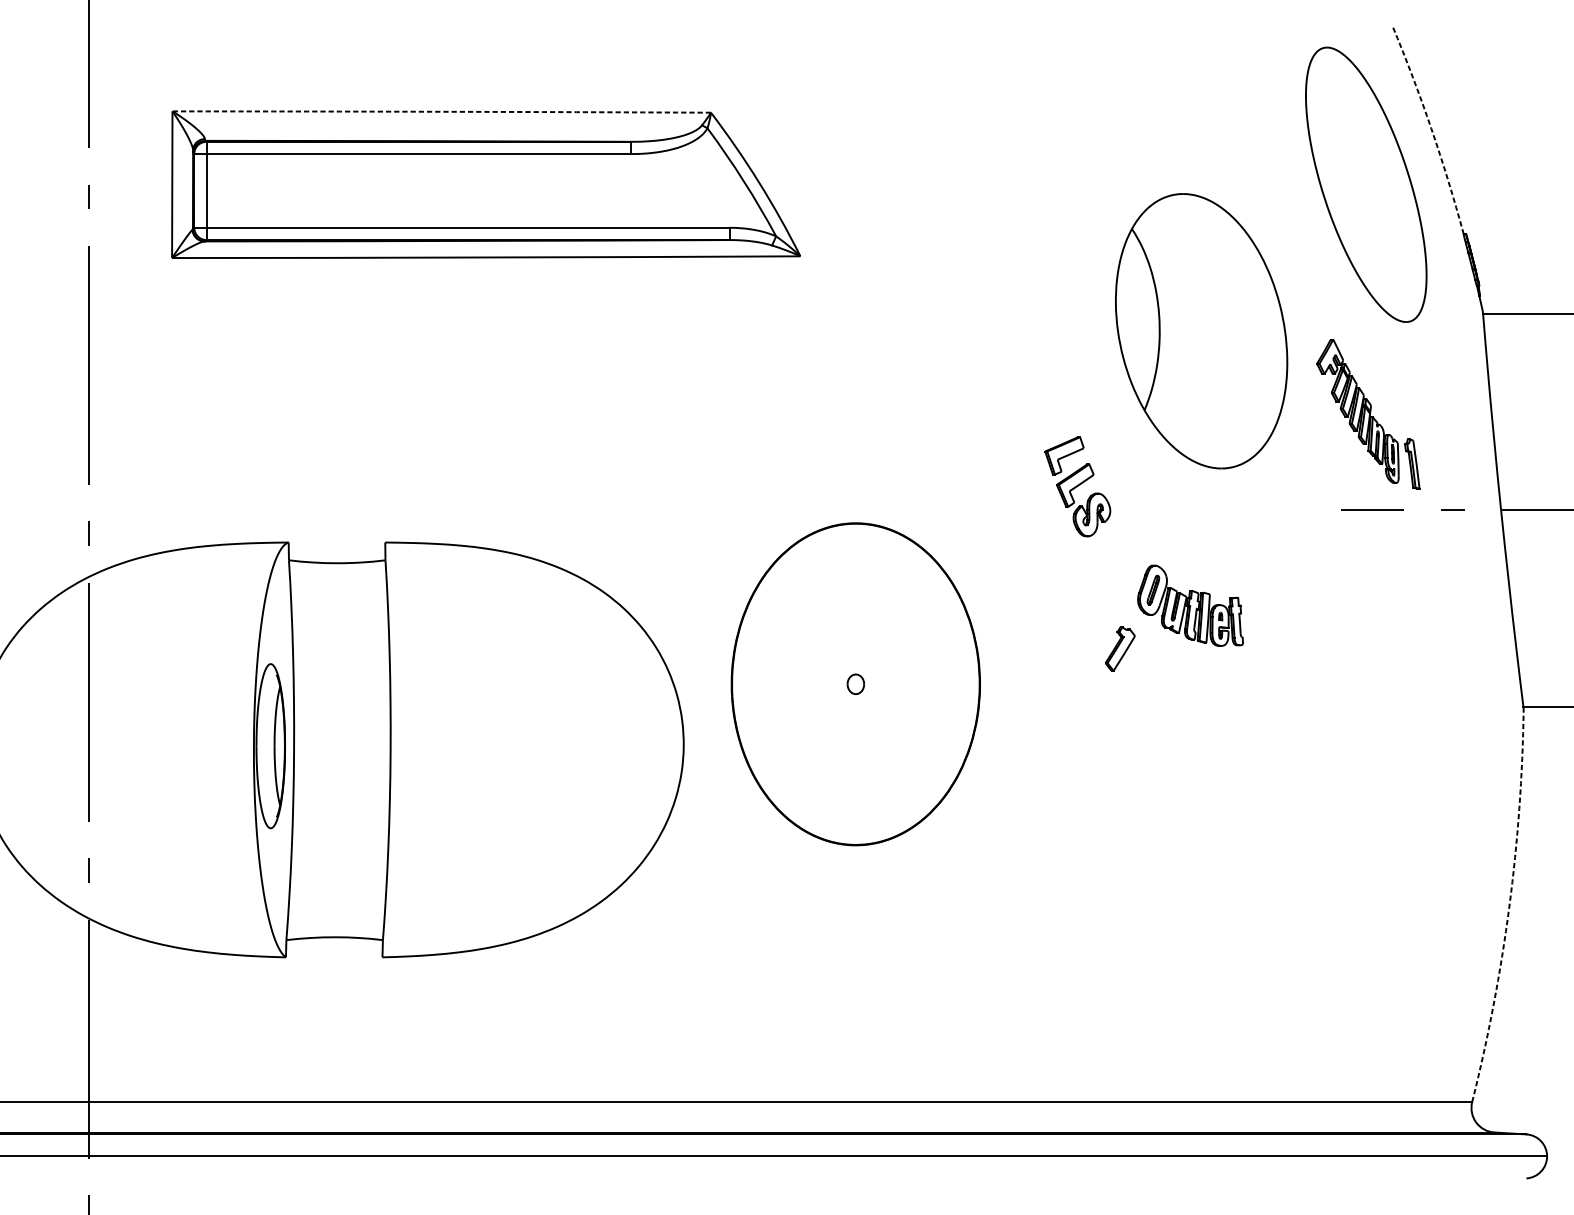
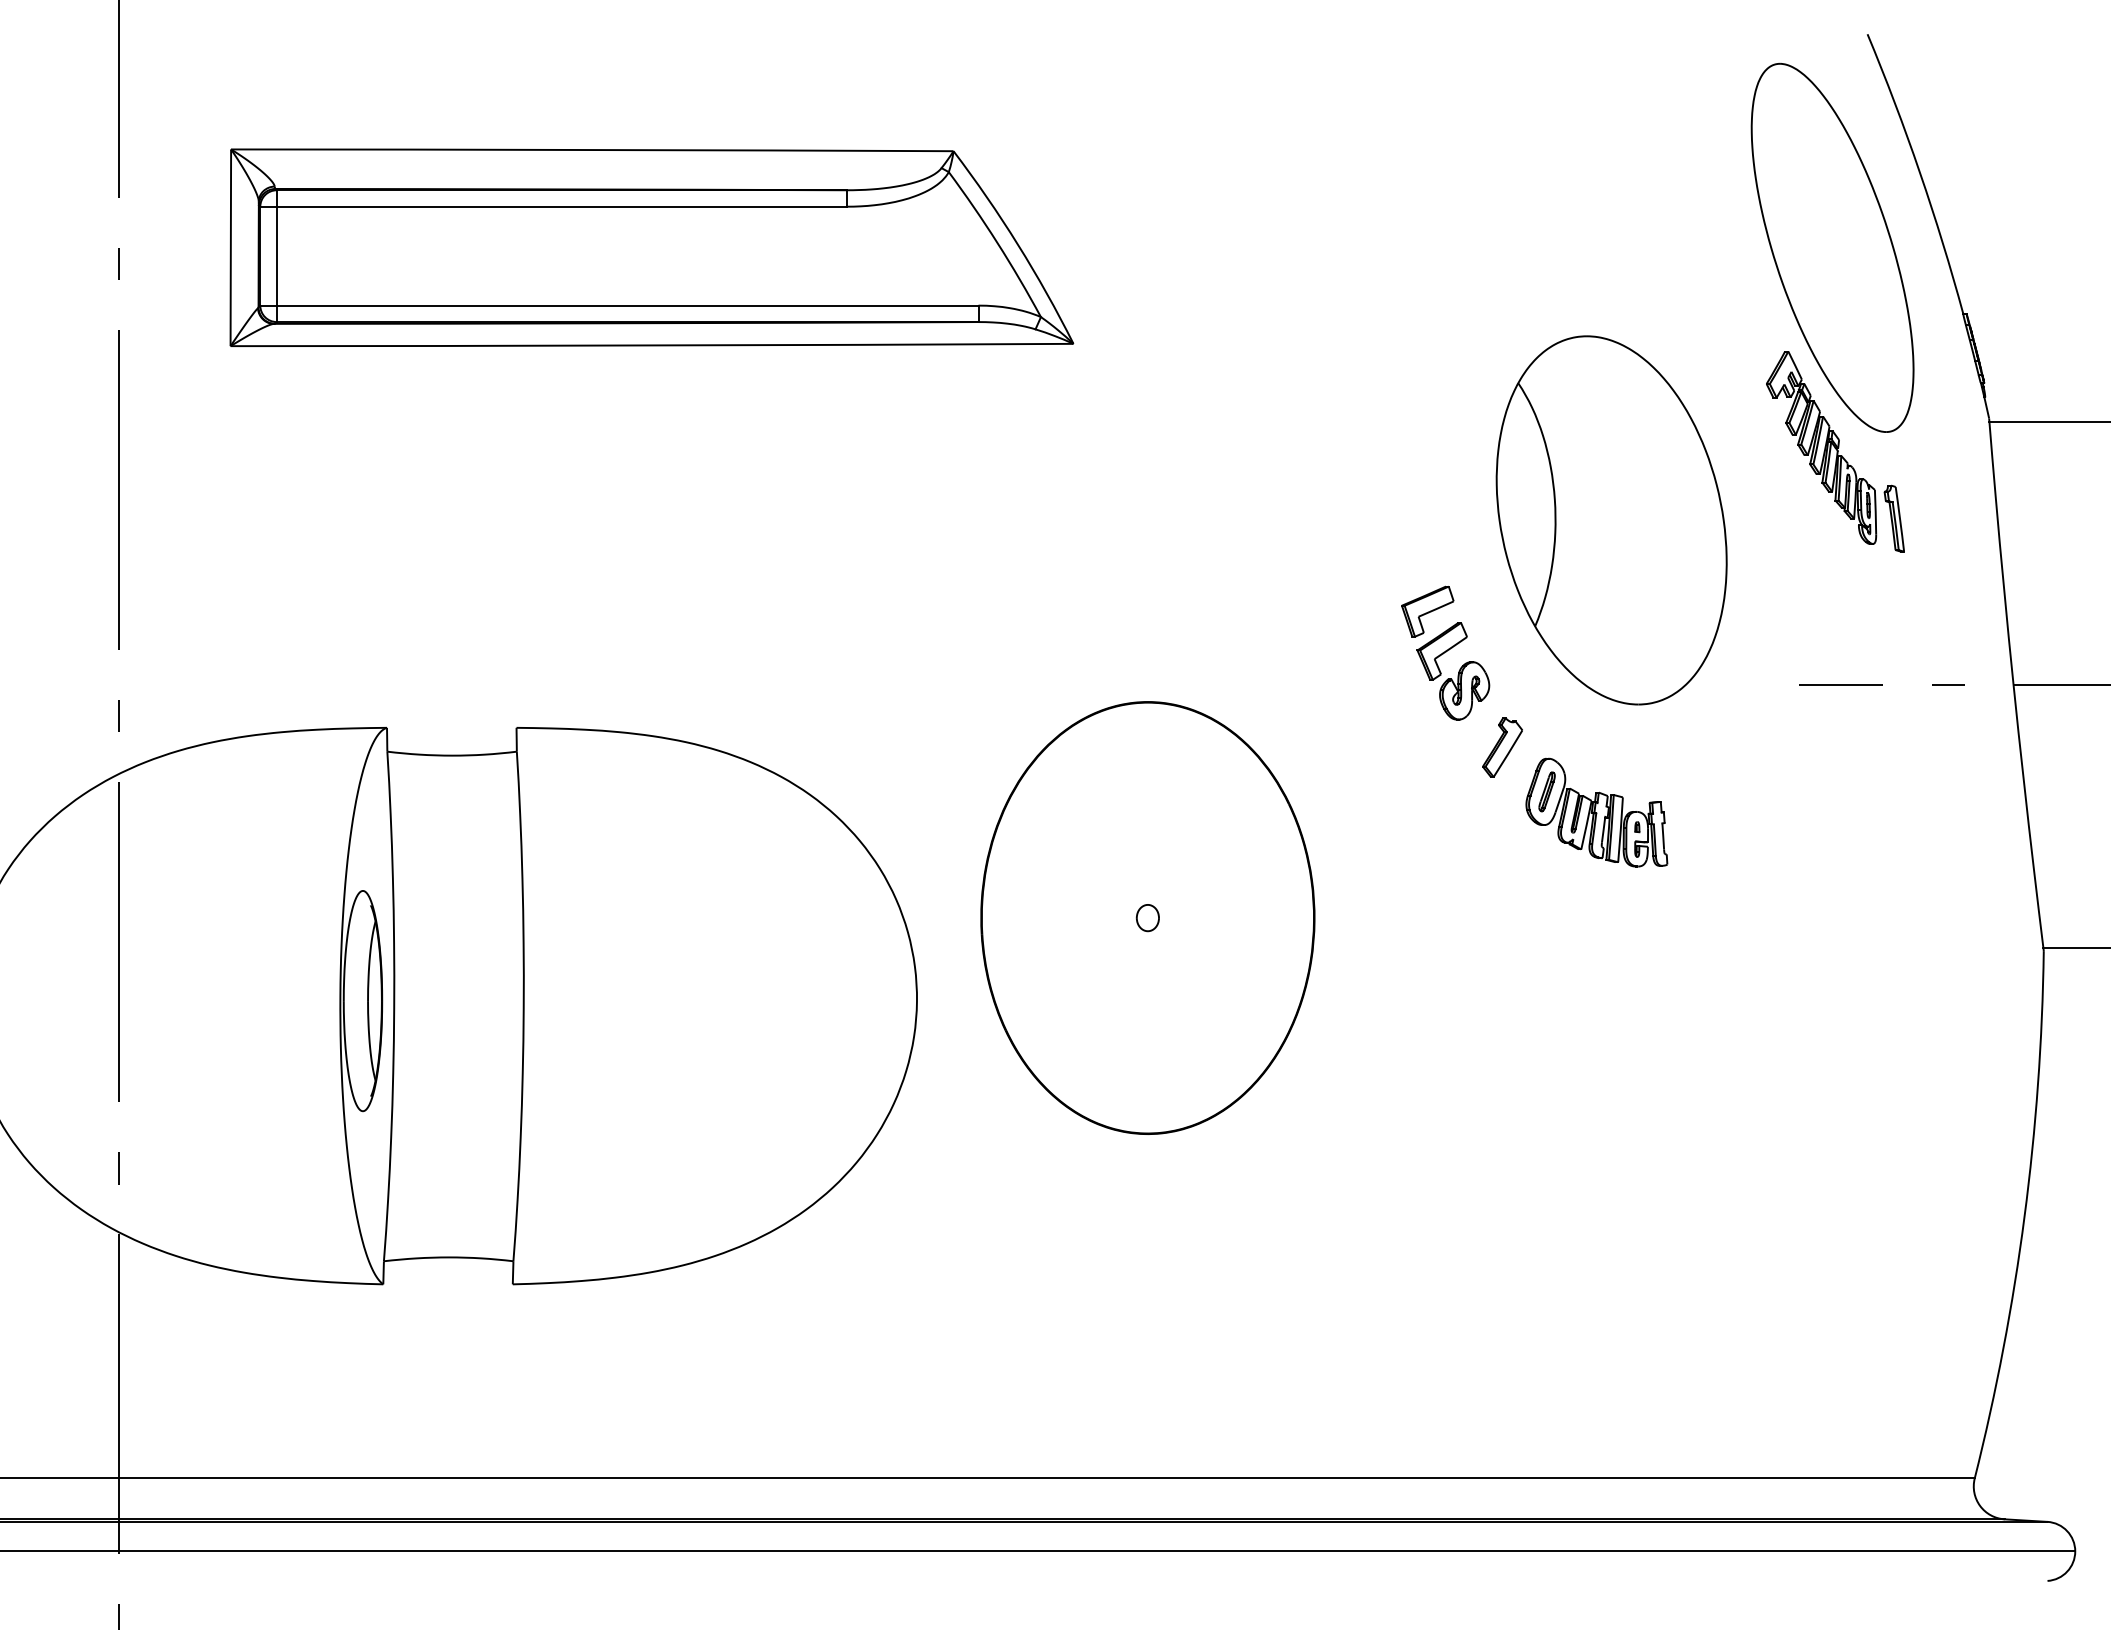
arc: (441, 111) -> (592, 149), dashed -> solid
arc: (1431, 128) -> (1919, 172), dashed -> solid
part: (1201, 331) -> (1611, 520), moved
part: (1368, 414) -> (1835, 451), moved
part: (1120, 648) -> (1502, 747), moved
arc: (1509, 906) -> (2024, 1216), dashed -> solid

